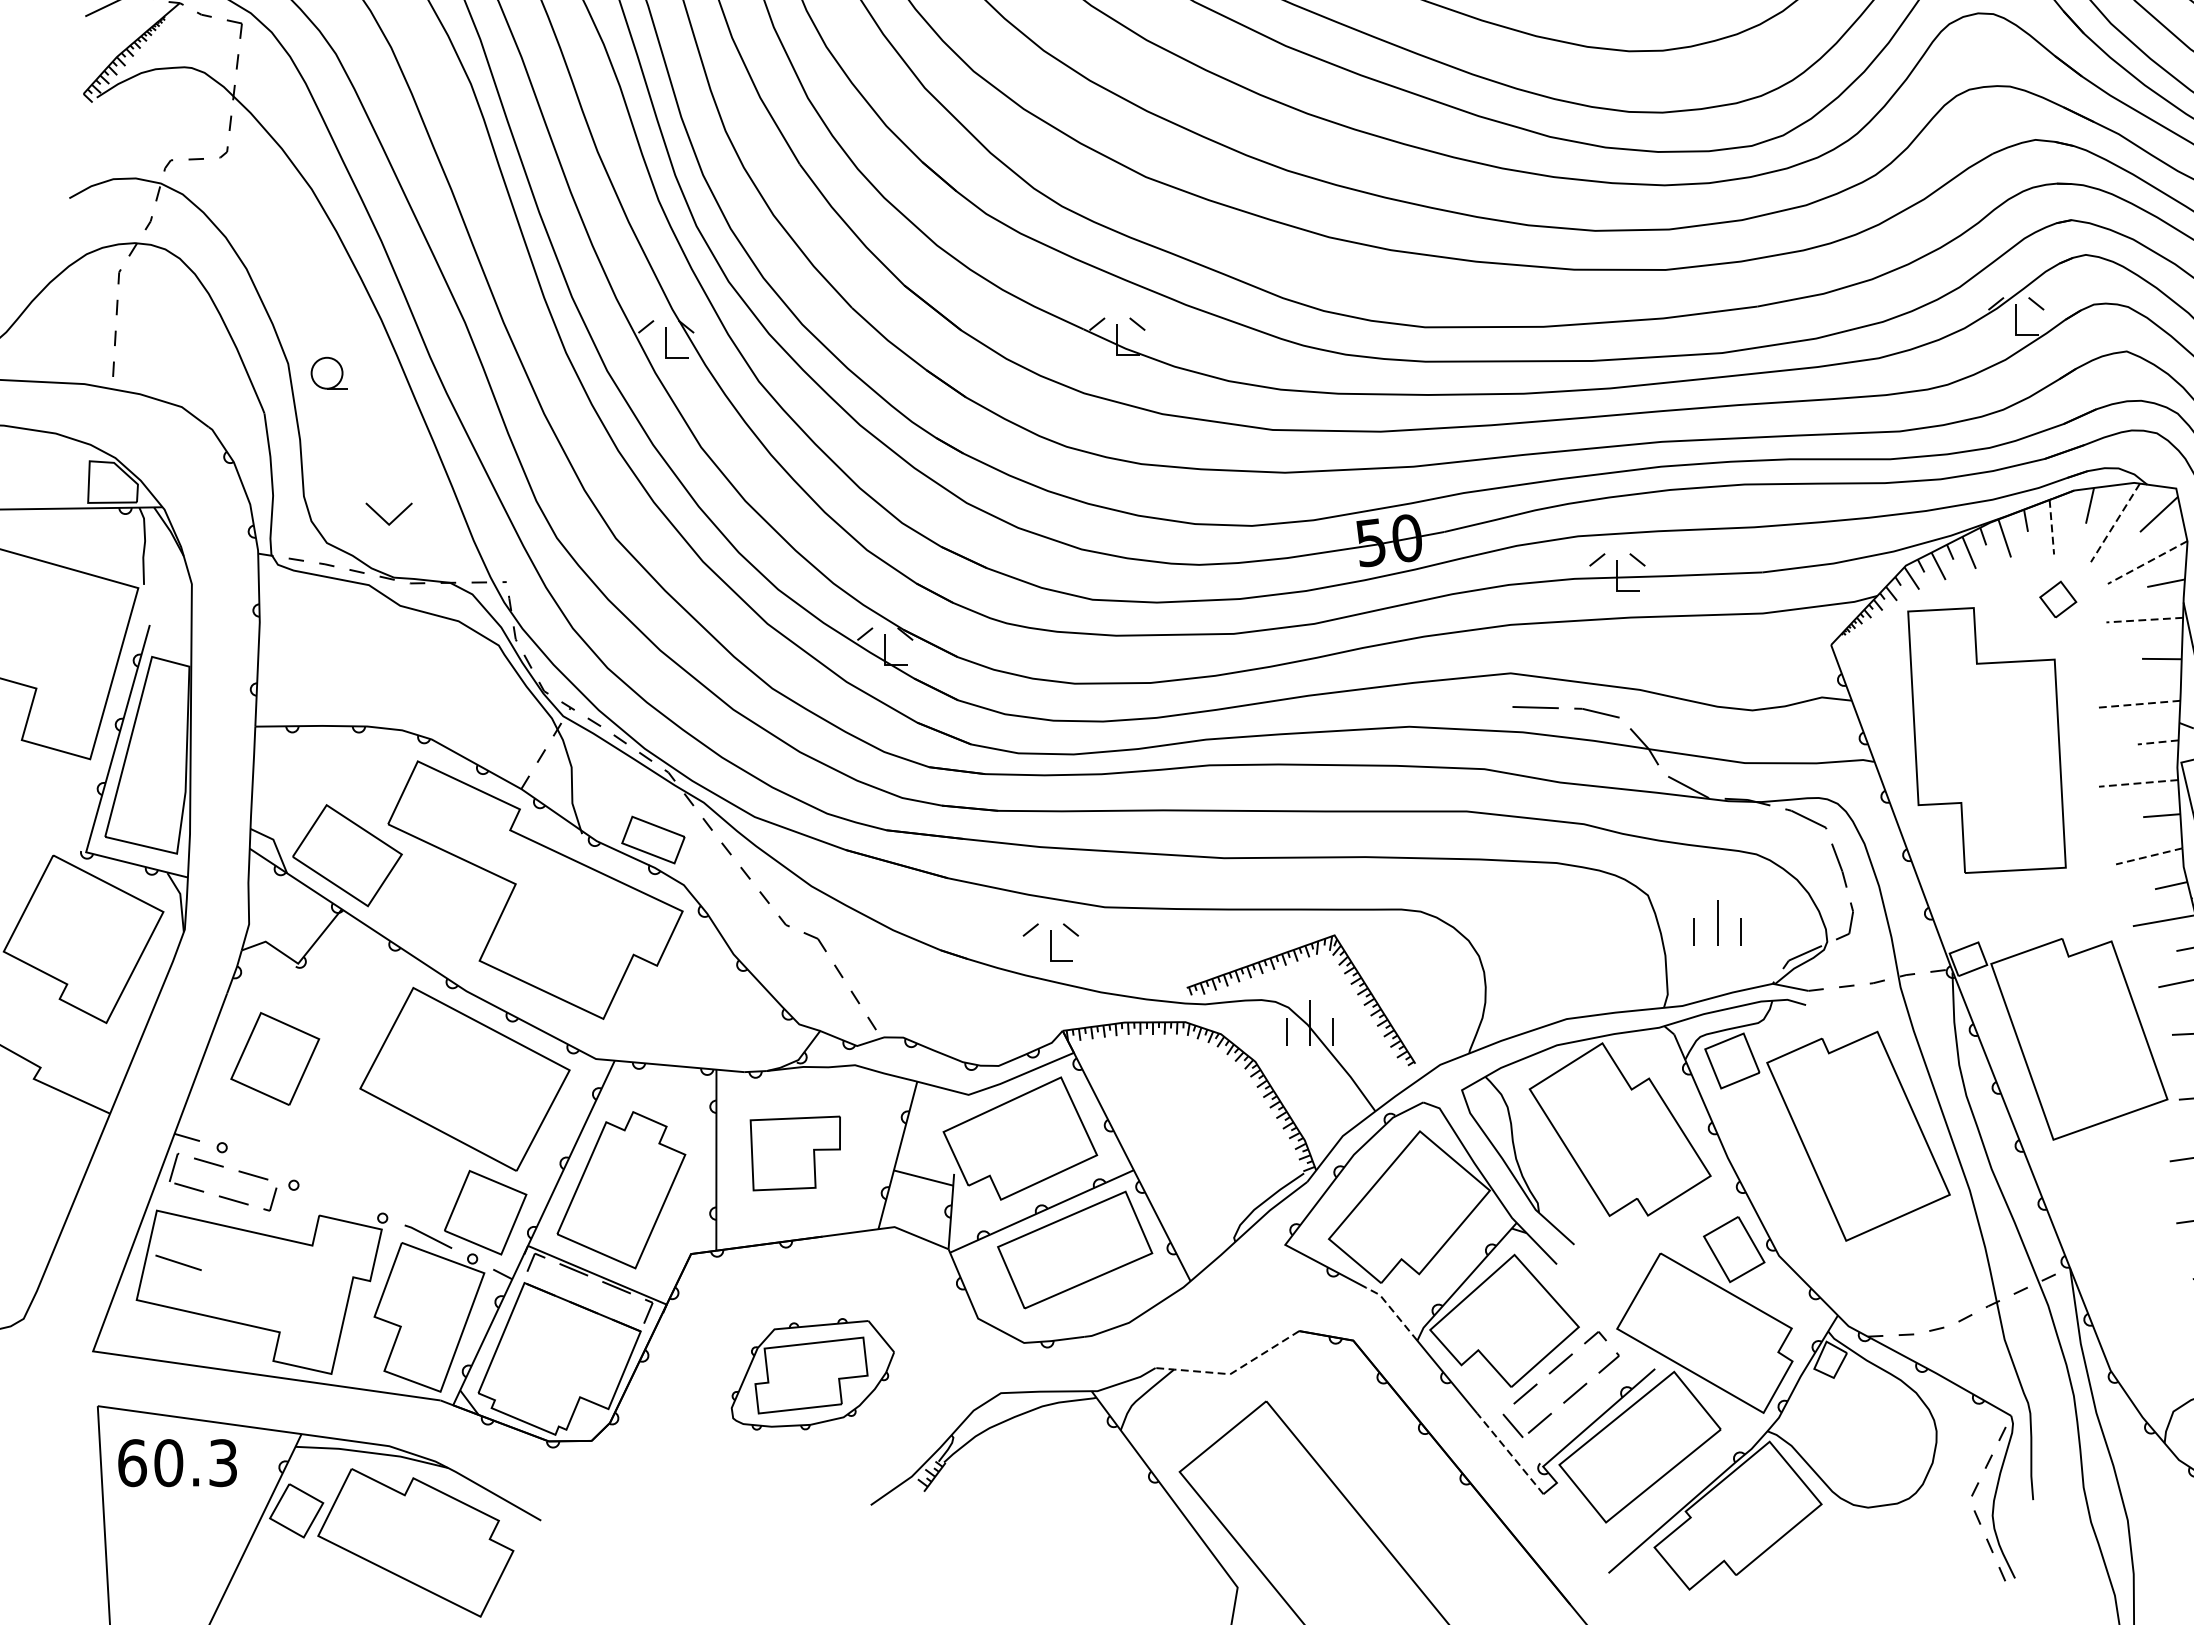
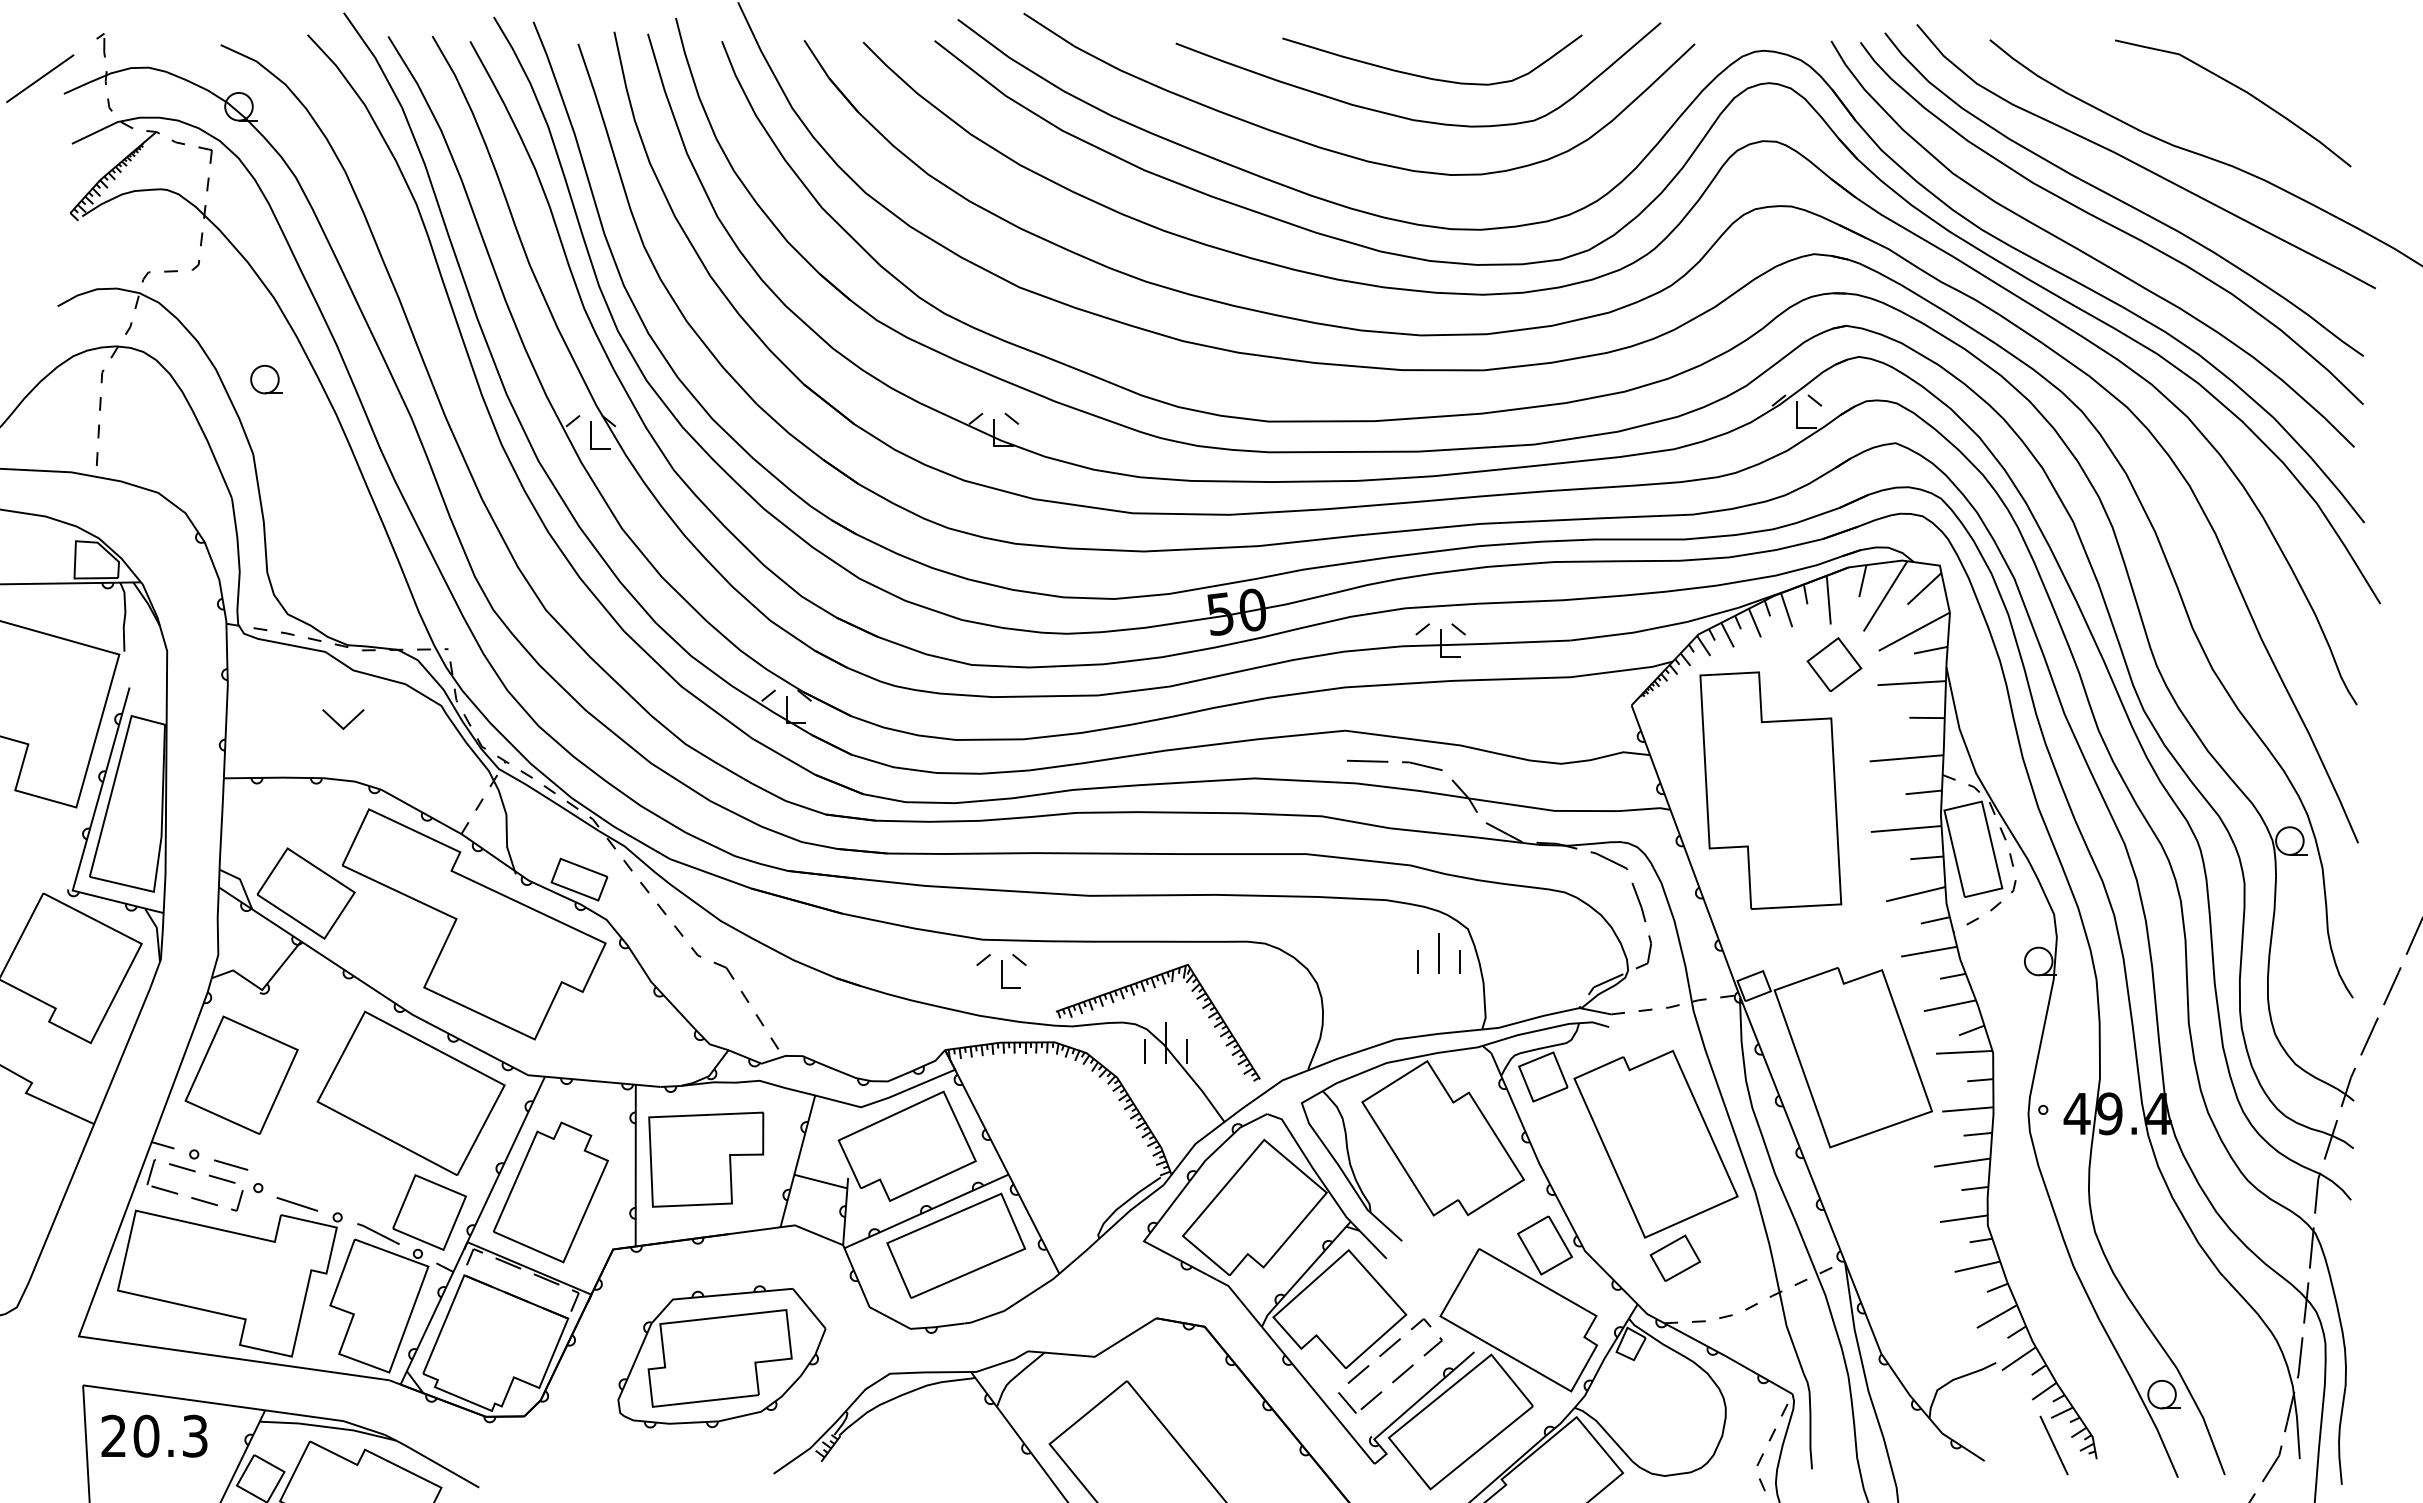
part: (328, 373) -> (266, 379), moved
part: (389, 514) -> (343, 719), moved
line: (2115, 523) -> (1885, 596), dashed -> solid
line: (2051, 527) -> (1828, 600), dashed -> solid
line: (2146, 562) -> (1913, 631), dashed -> solid
part: (2058, 599) -> (1834, 664), size x1.67
line: (2144, 620) -> (1911, 683), dashed -> solid
line: (2138, 704) -> (1906, 758), dashed -> solid
line: (2157, 742) -> (1923, 792), dashed -> solid
line: (2137, 783) -> (1905, 829), dashed -> solid
line: (2148, 856) -> (1915, 894), dashed -> solid
part: (1716, 922) -> (1438, 953), moved
part: (1050, 942) -> (1001, 971), moved
part: (275, 1058) -> (241, 1074), size x1.43
part: (795, 1153) -> (706, 1159), size x1.43
line: (263, 1158) -> (231, 1164), added
line: (178, 1263) -> (297, 1204), moved
part: (1879, 1263) -> (1674, 1257), added
line: (1393, 1311) -> (1240, 1300), dashed -> solid
part: (812, 1373) -> (721, 1356), size x1.43
line: (1231, 1373) -> (1095, 1356), dashed -> solid
line: (1510, 1453) -> (1345, 1427), dashed -> solid
text: (132, 1462) -> (114, 1435), 60.3 -> 20.3

